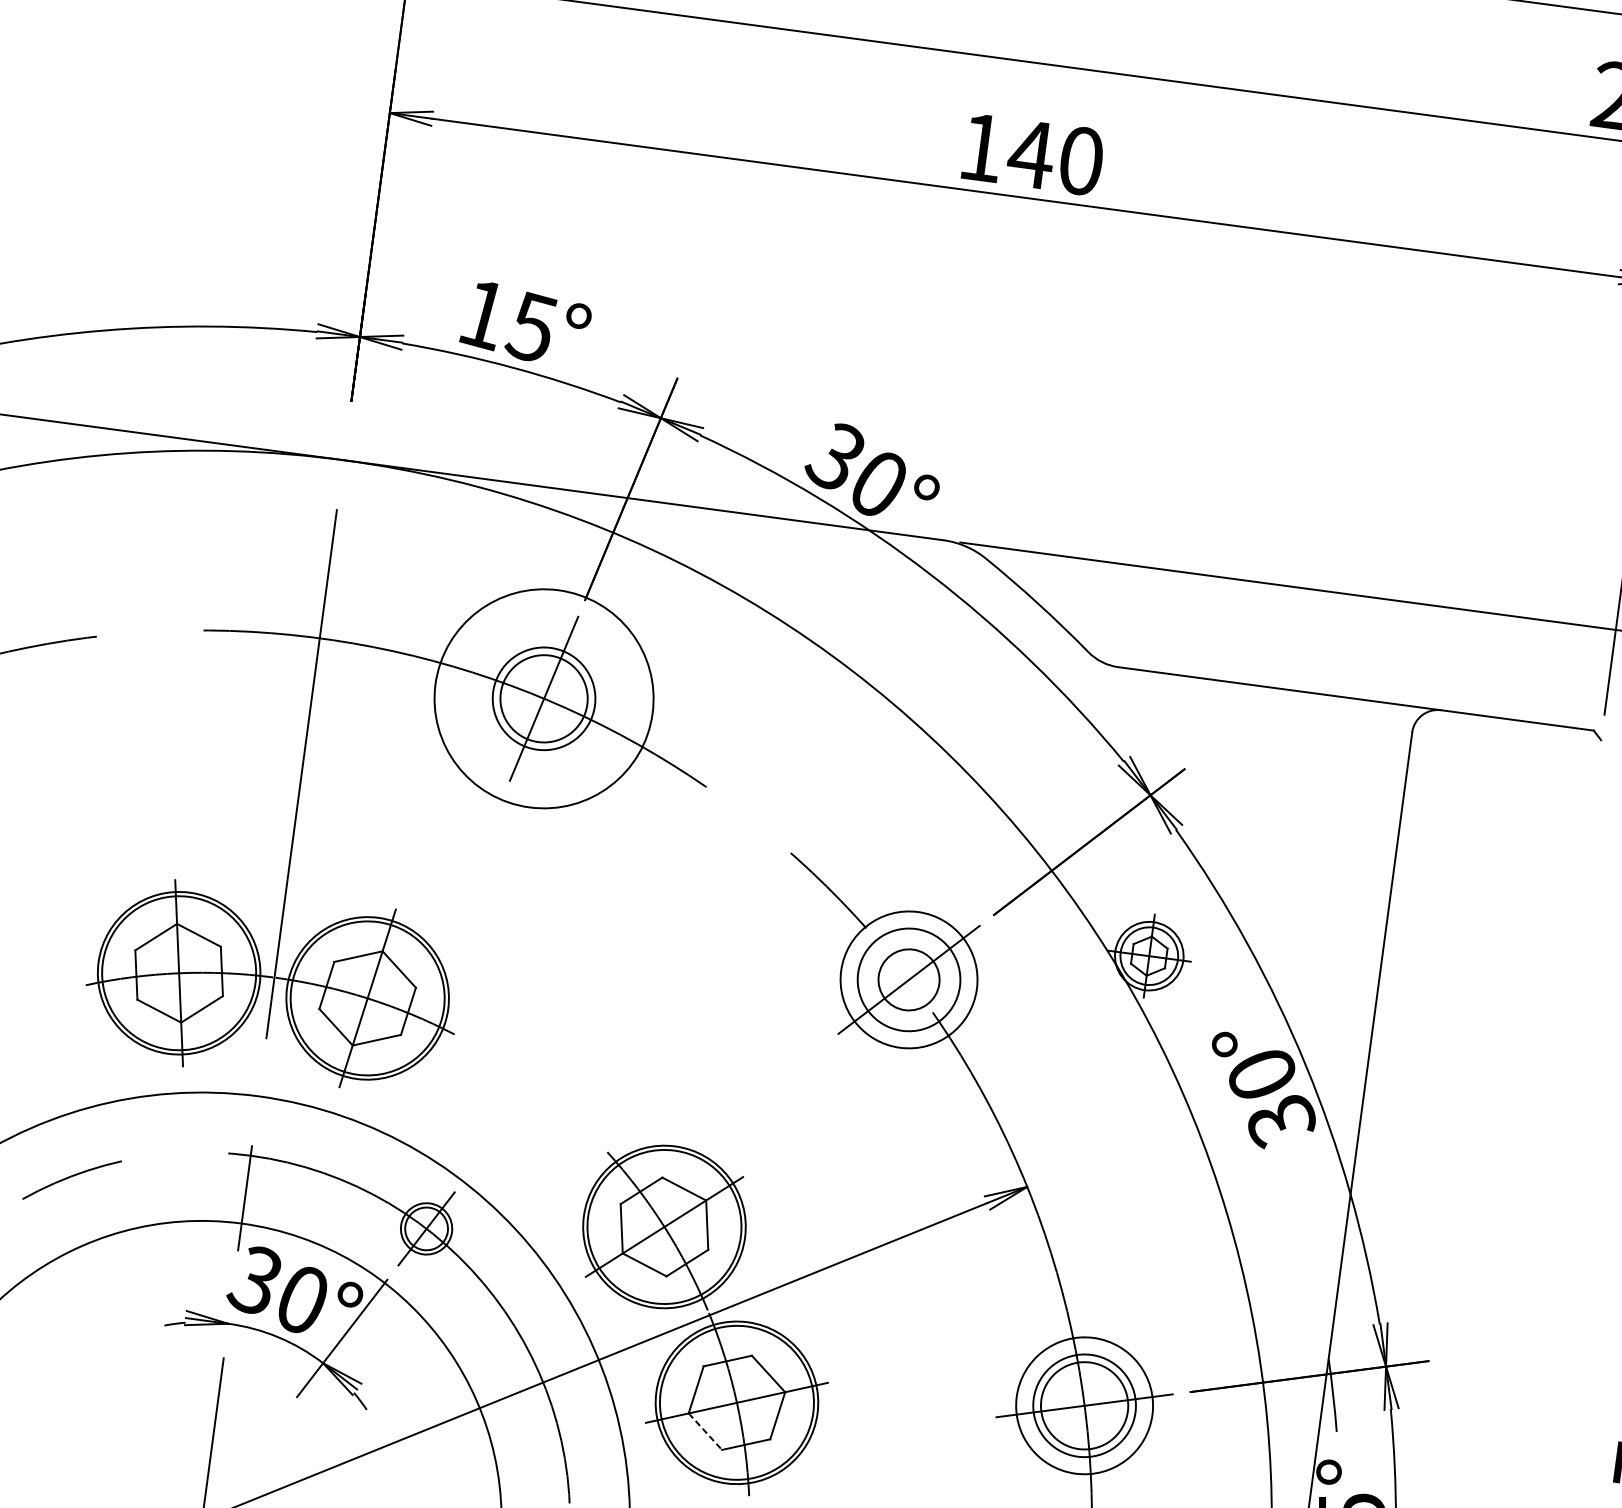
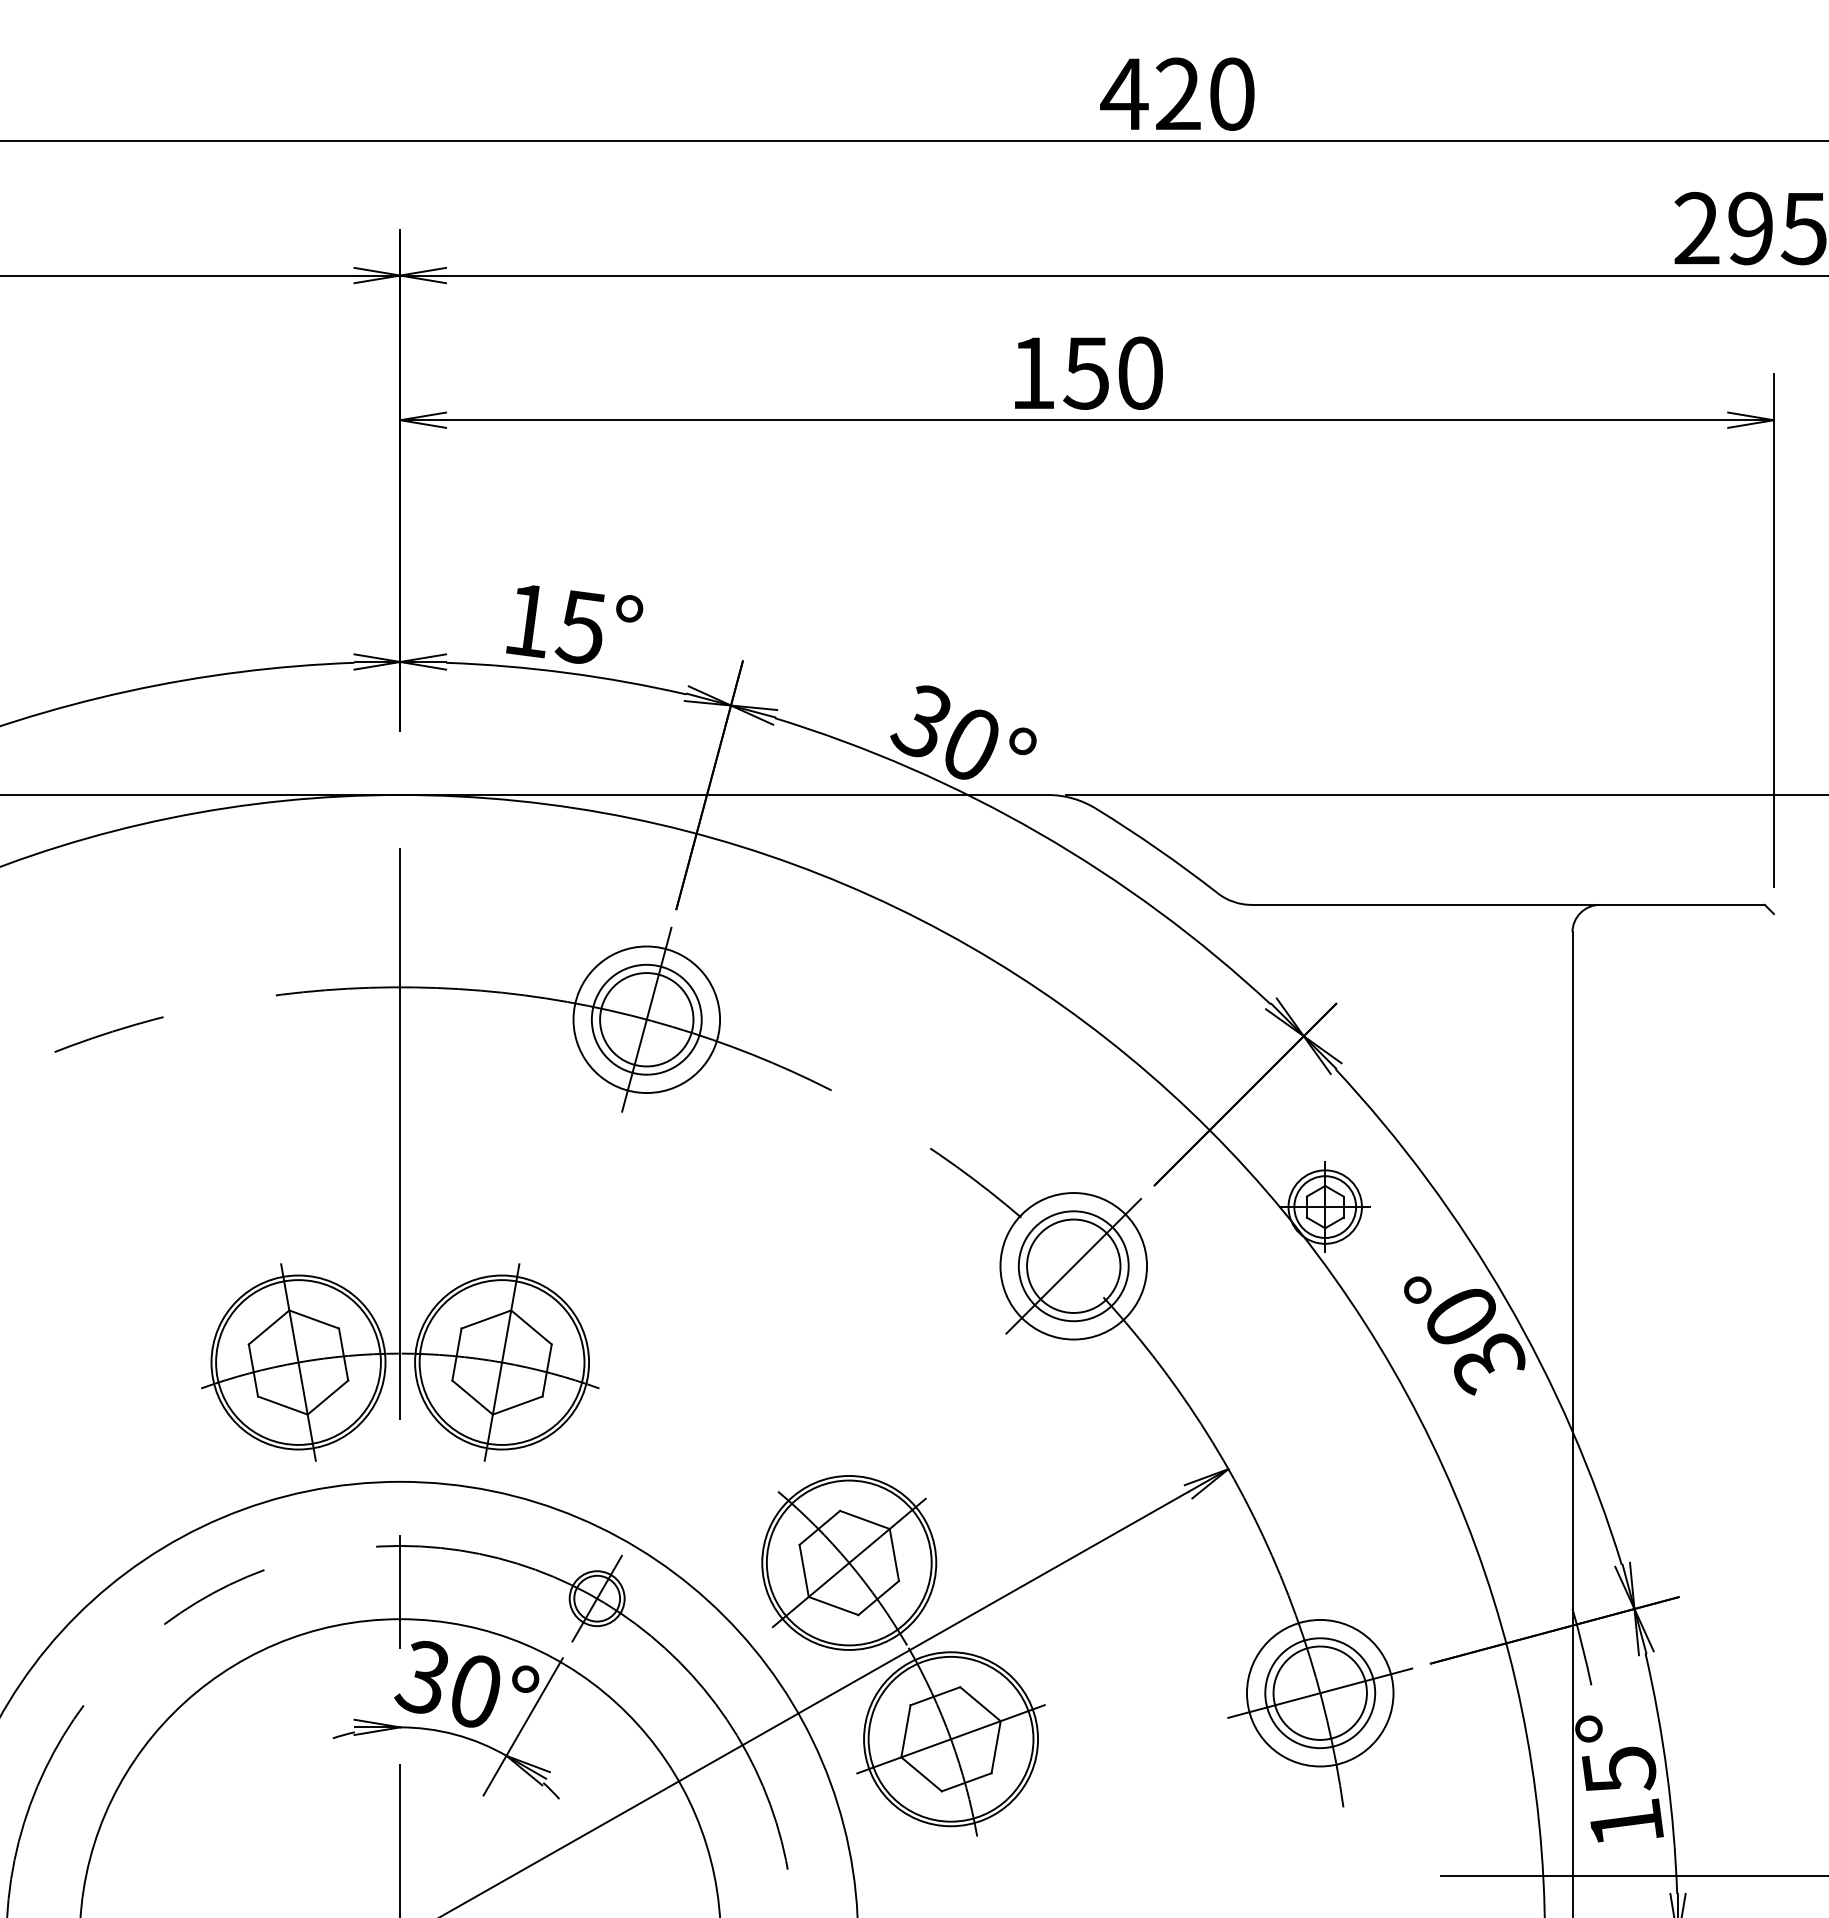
text: (1031, 154) -> (1086, 373), 140 -> 150
circle: (543, 698) -> (646, 1019), size x0.62
circle: (908, 979) -> (1073, 1265), size x1.43
line: (706, 1431) -> (922, 1774), dashed -> solid

